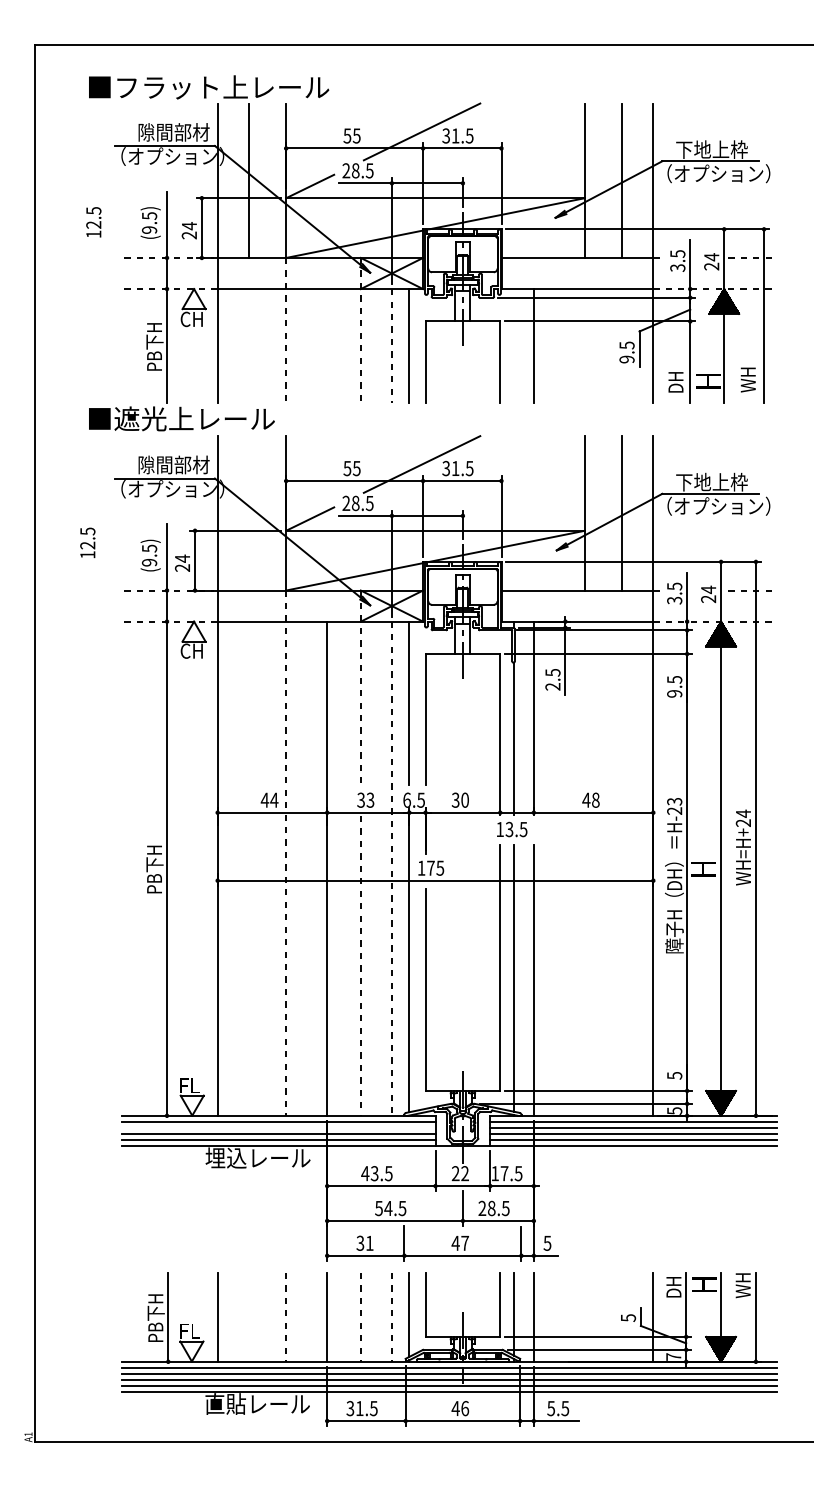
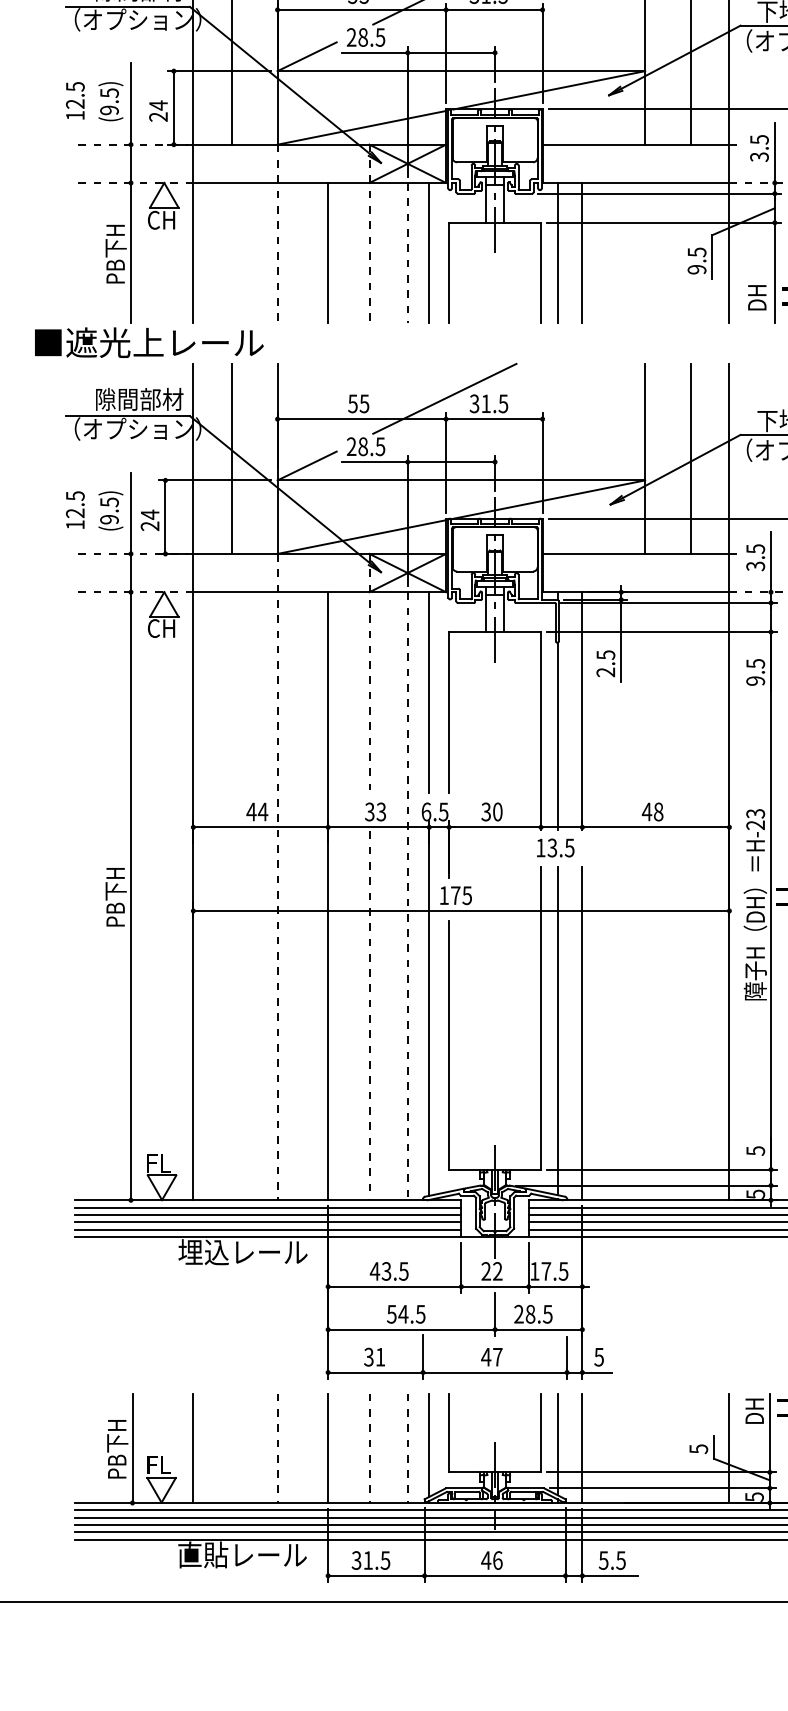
text: (93, 222) -> (74, 101), moved
line: (327, 346) -> (328, 253), added
line: (513, 346) -> (557, 253), added
line: (248, 513) -> (231, 459), added
text: (87, 542) -> (74, 509), moved
line: (278, 1127) -> (268, 1214), added
text: (673, 1356) -> (754, 1496), 7 -> 5

